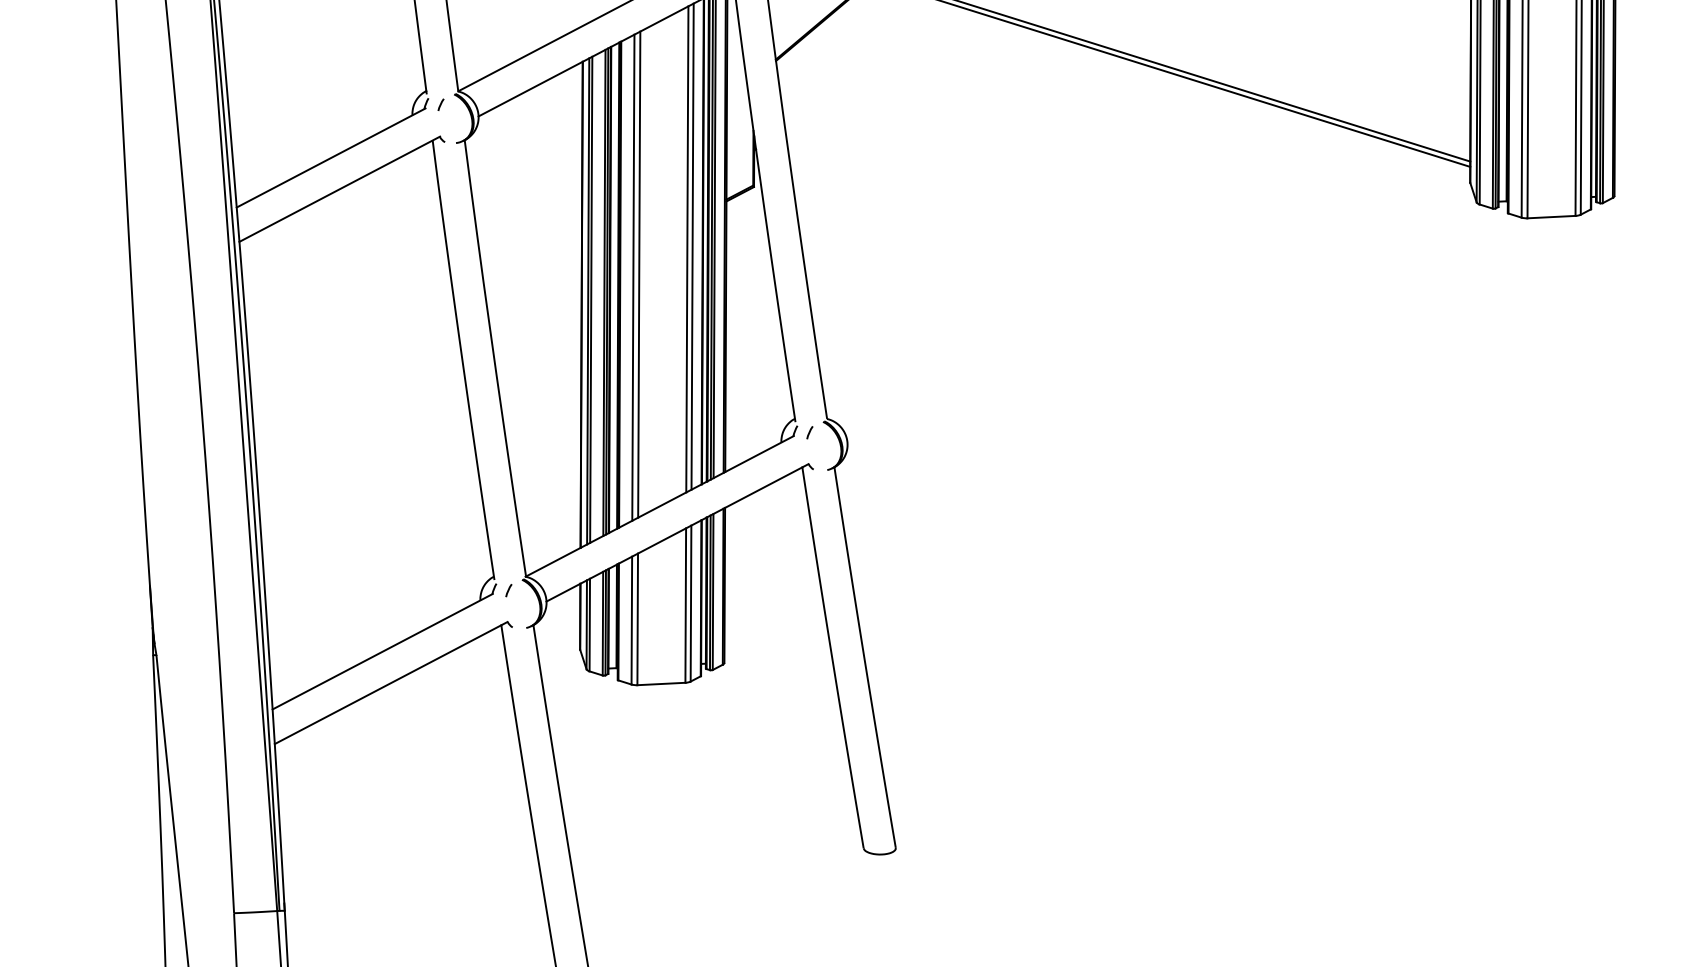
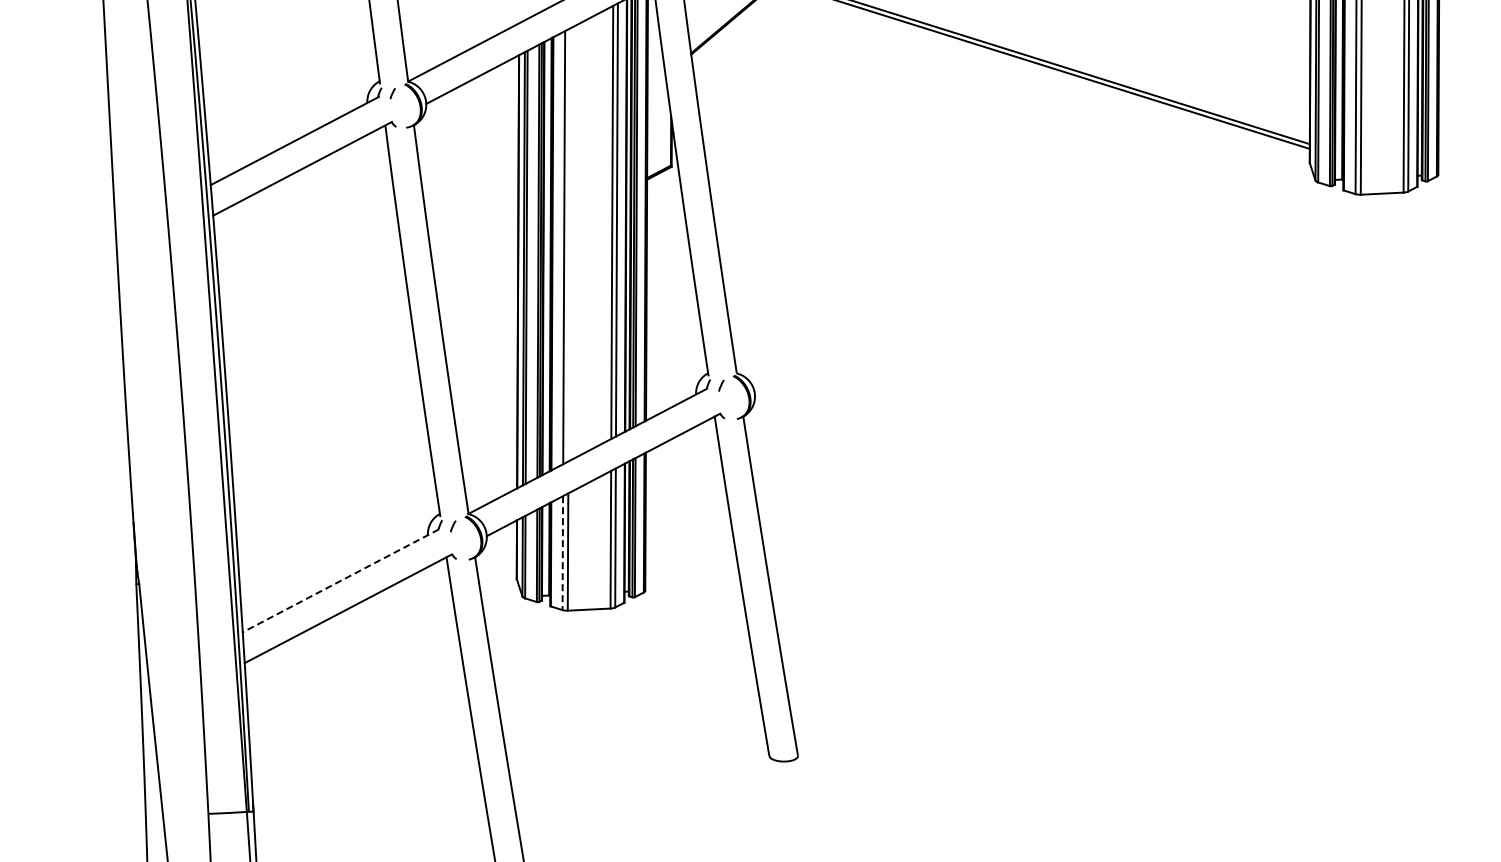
line: (639, 274) -> (569, 244), removed
line: (631, 620) -> (562, 553), solid -> dashed
line: (382, 651) -> (340, 580), solid -> dashed

